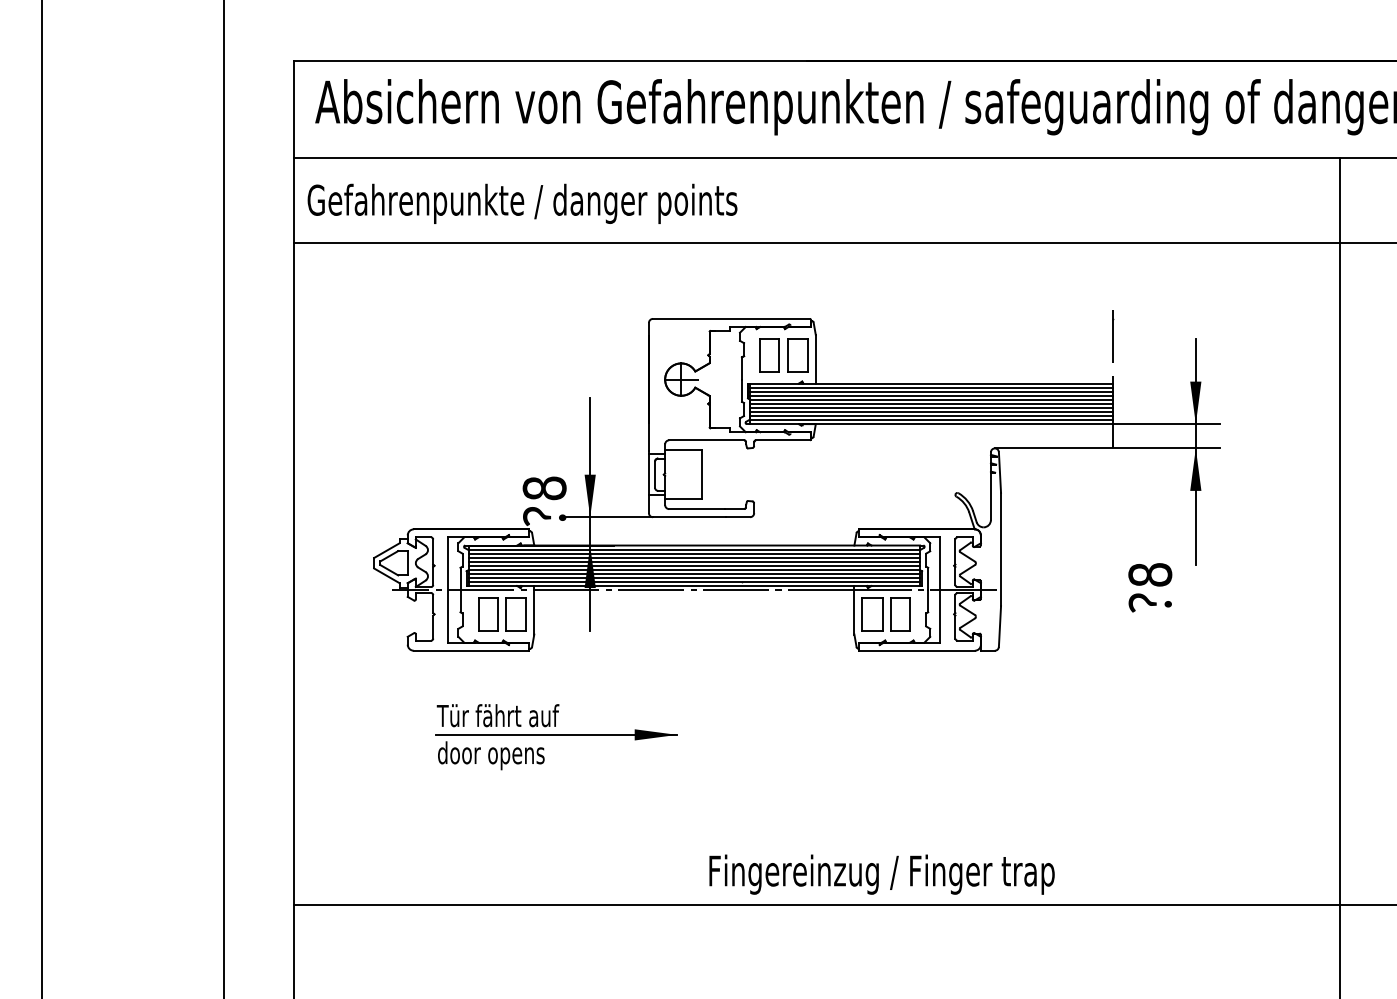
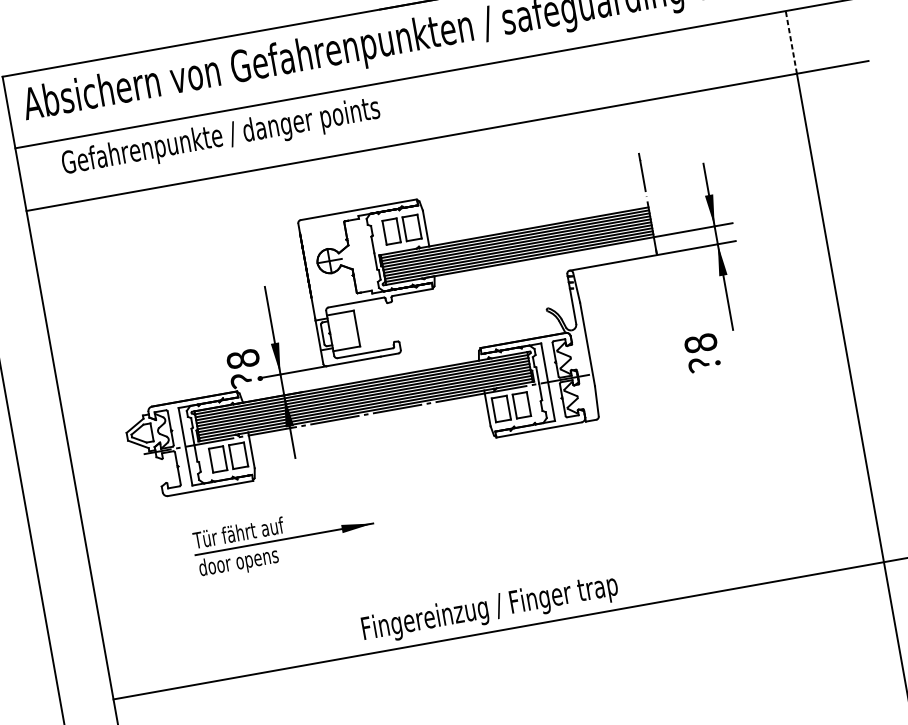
line: (1339, 200) -> (791, 42), solid -> dashed
text: (522, 203) -> (221, 137), moved
text: (881, 874) -> (489, 608), moved

